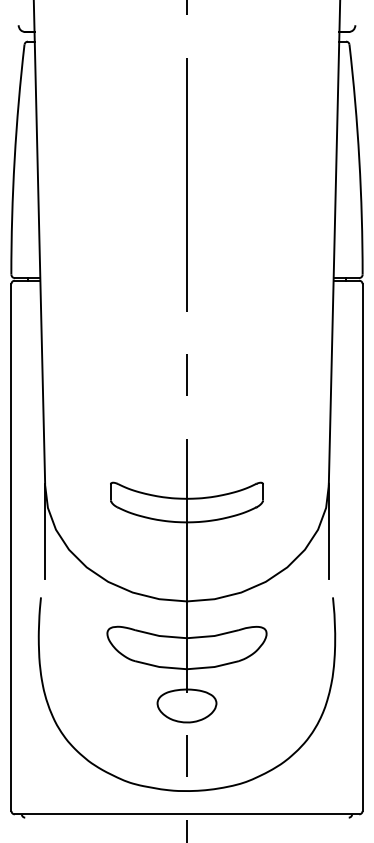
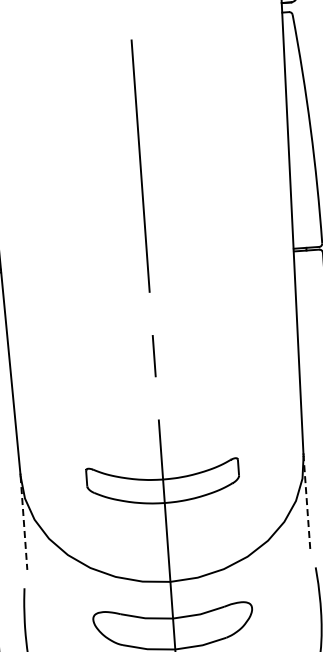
line: (328, 531) -> (306, 502), solid -> dashed
line: (45, 532) -> (24, 523), solid -> dashed

